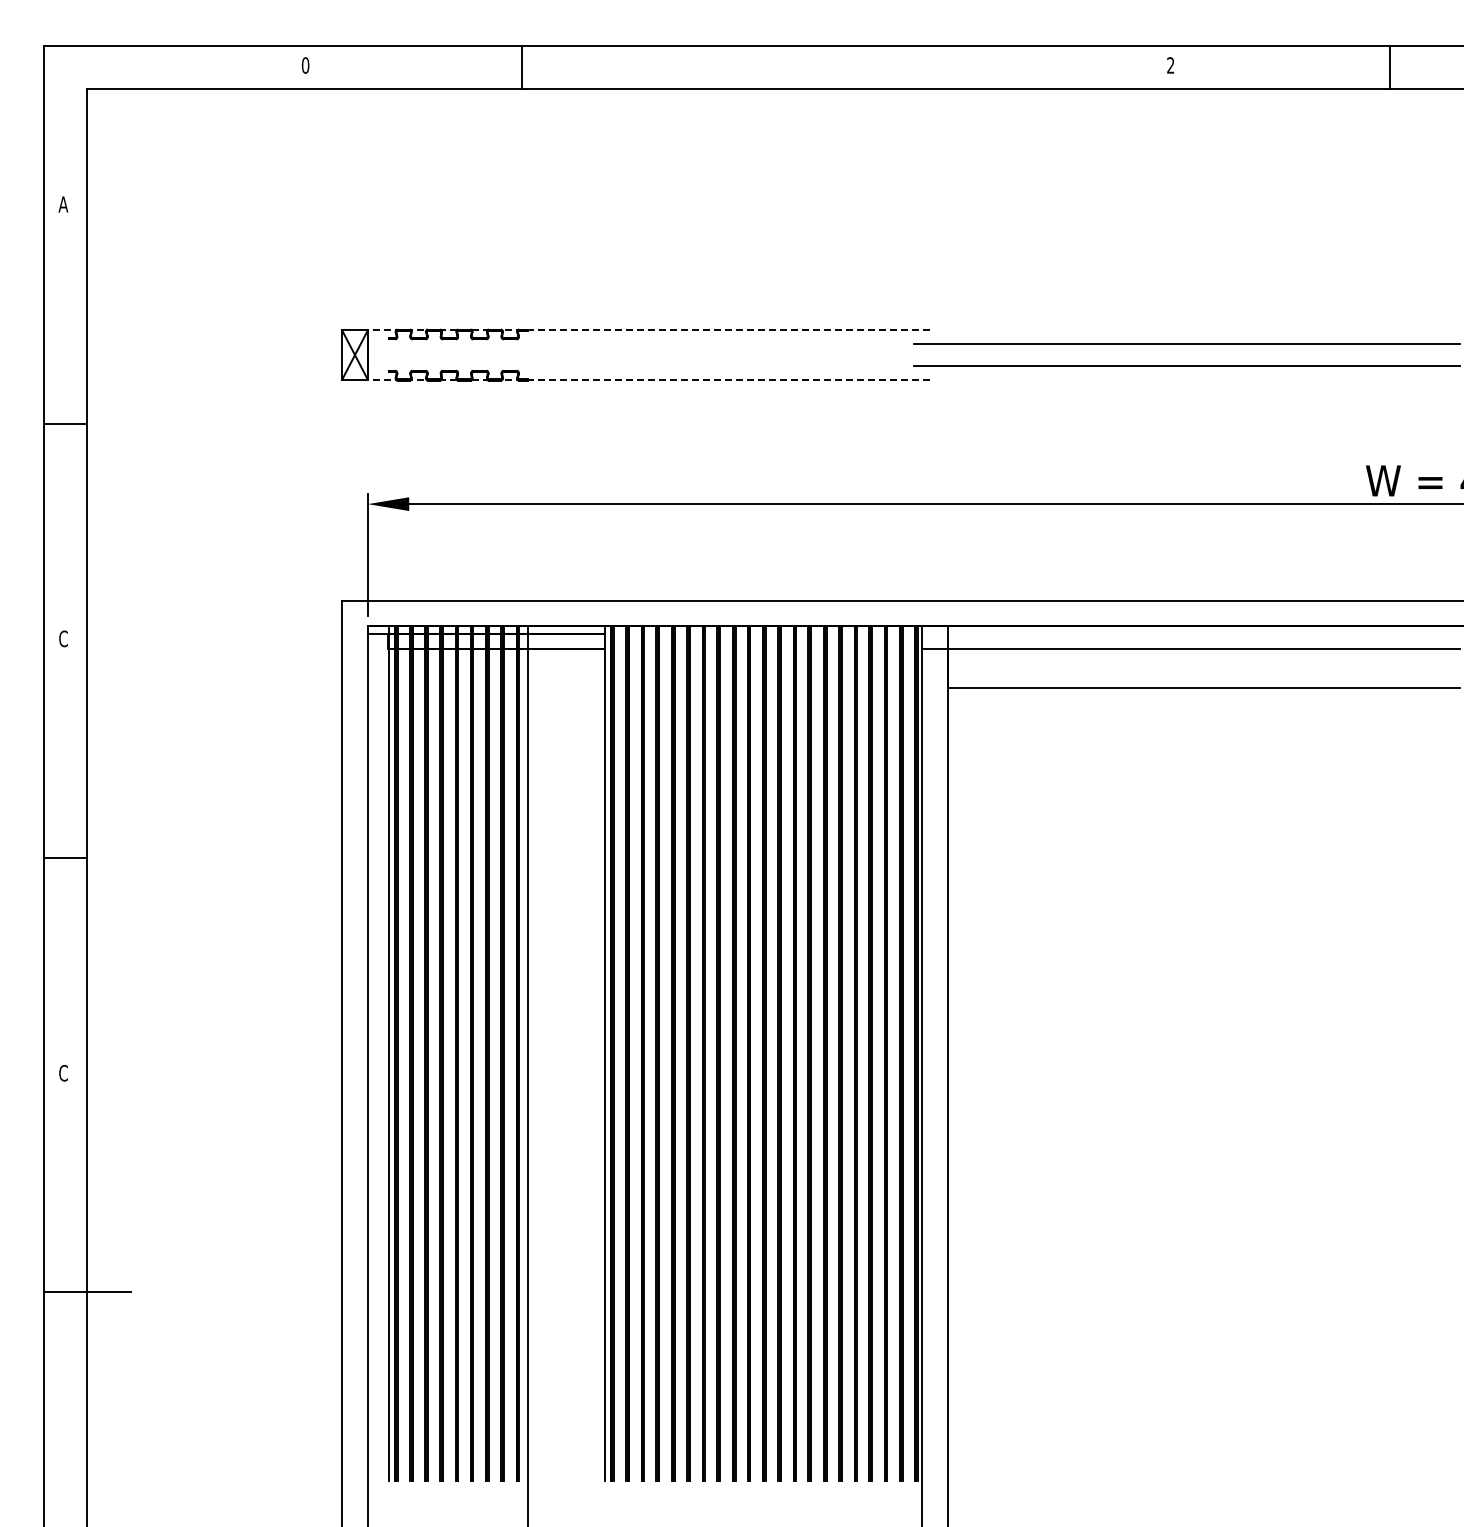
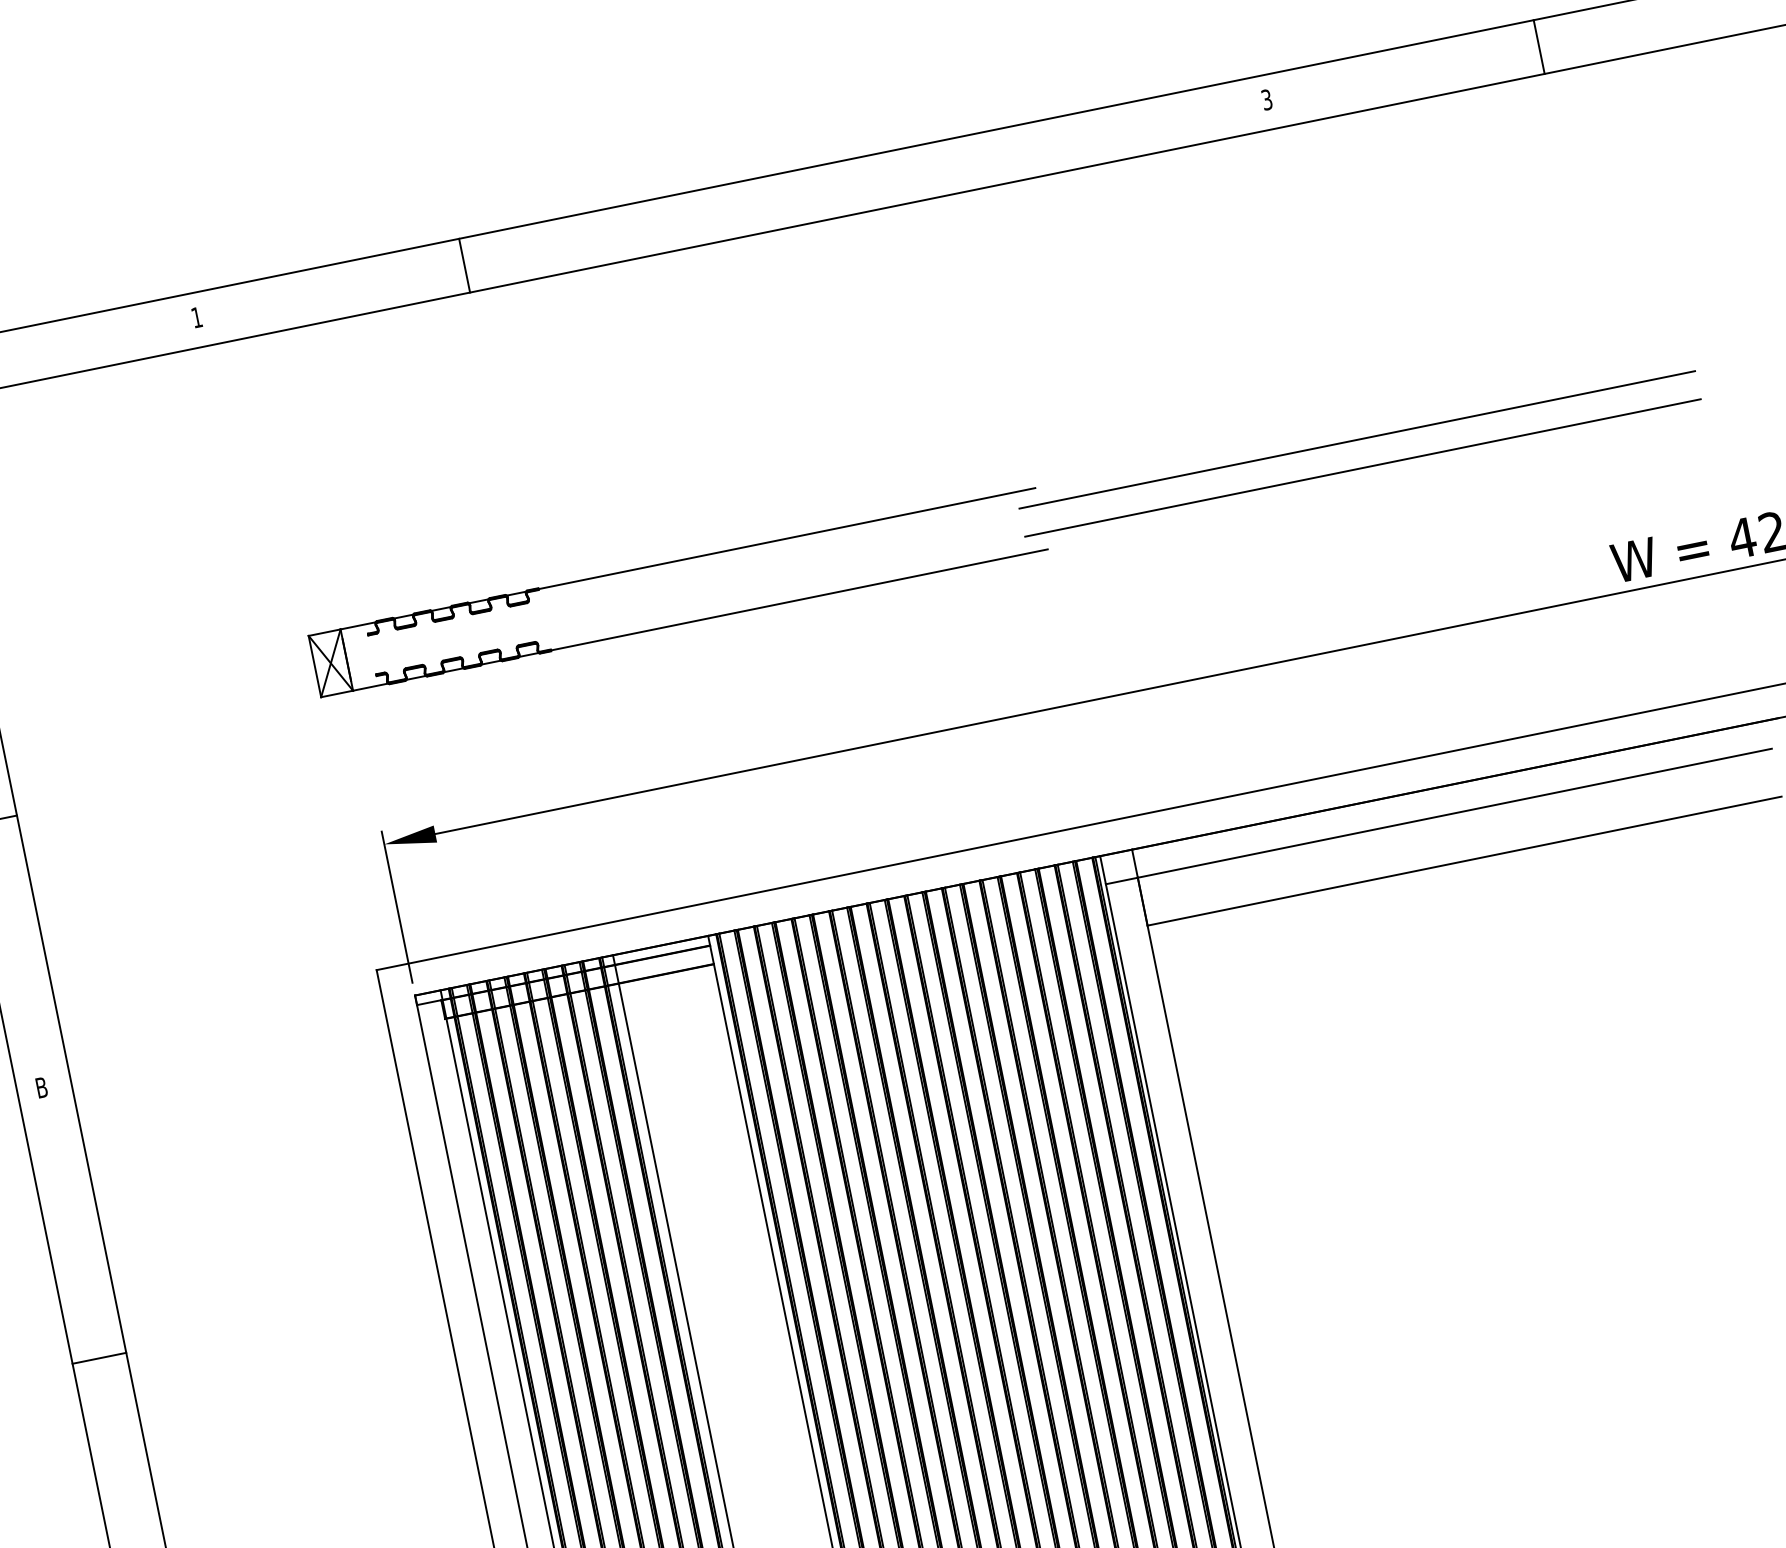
text: (305, 65) -> (196, 317), 0 -> 1
text: (1170, 65) -> (1266, 99), 2 -> 3
line: (648, 330) -> (687, 559), dashed -> solid
line: (648, 379) -> (700, 619), dashed -> solid
text: (63, 638) -> (41, 1087), C -> B

